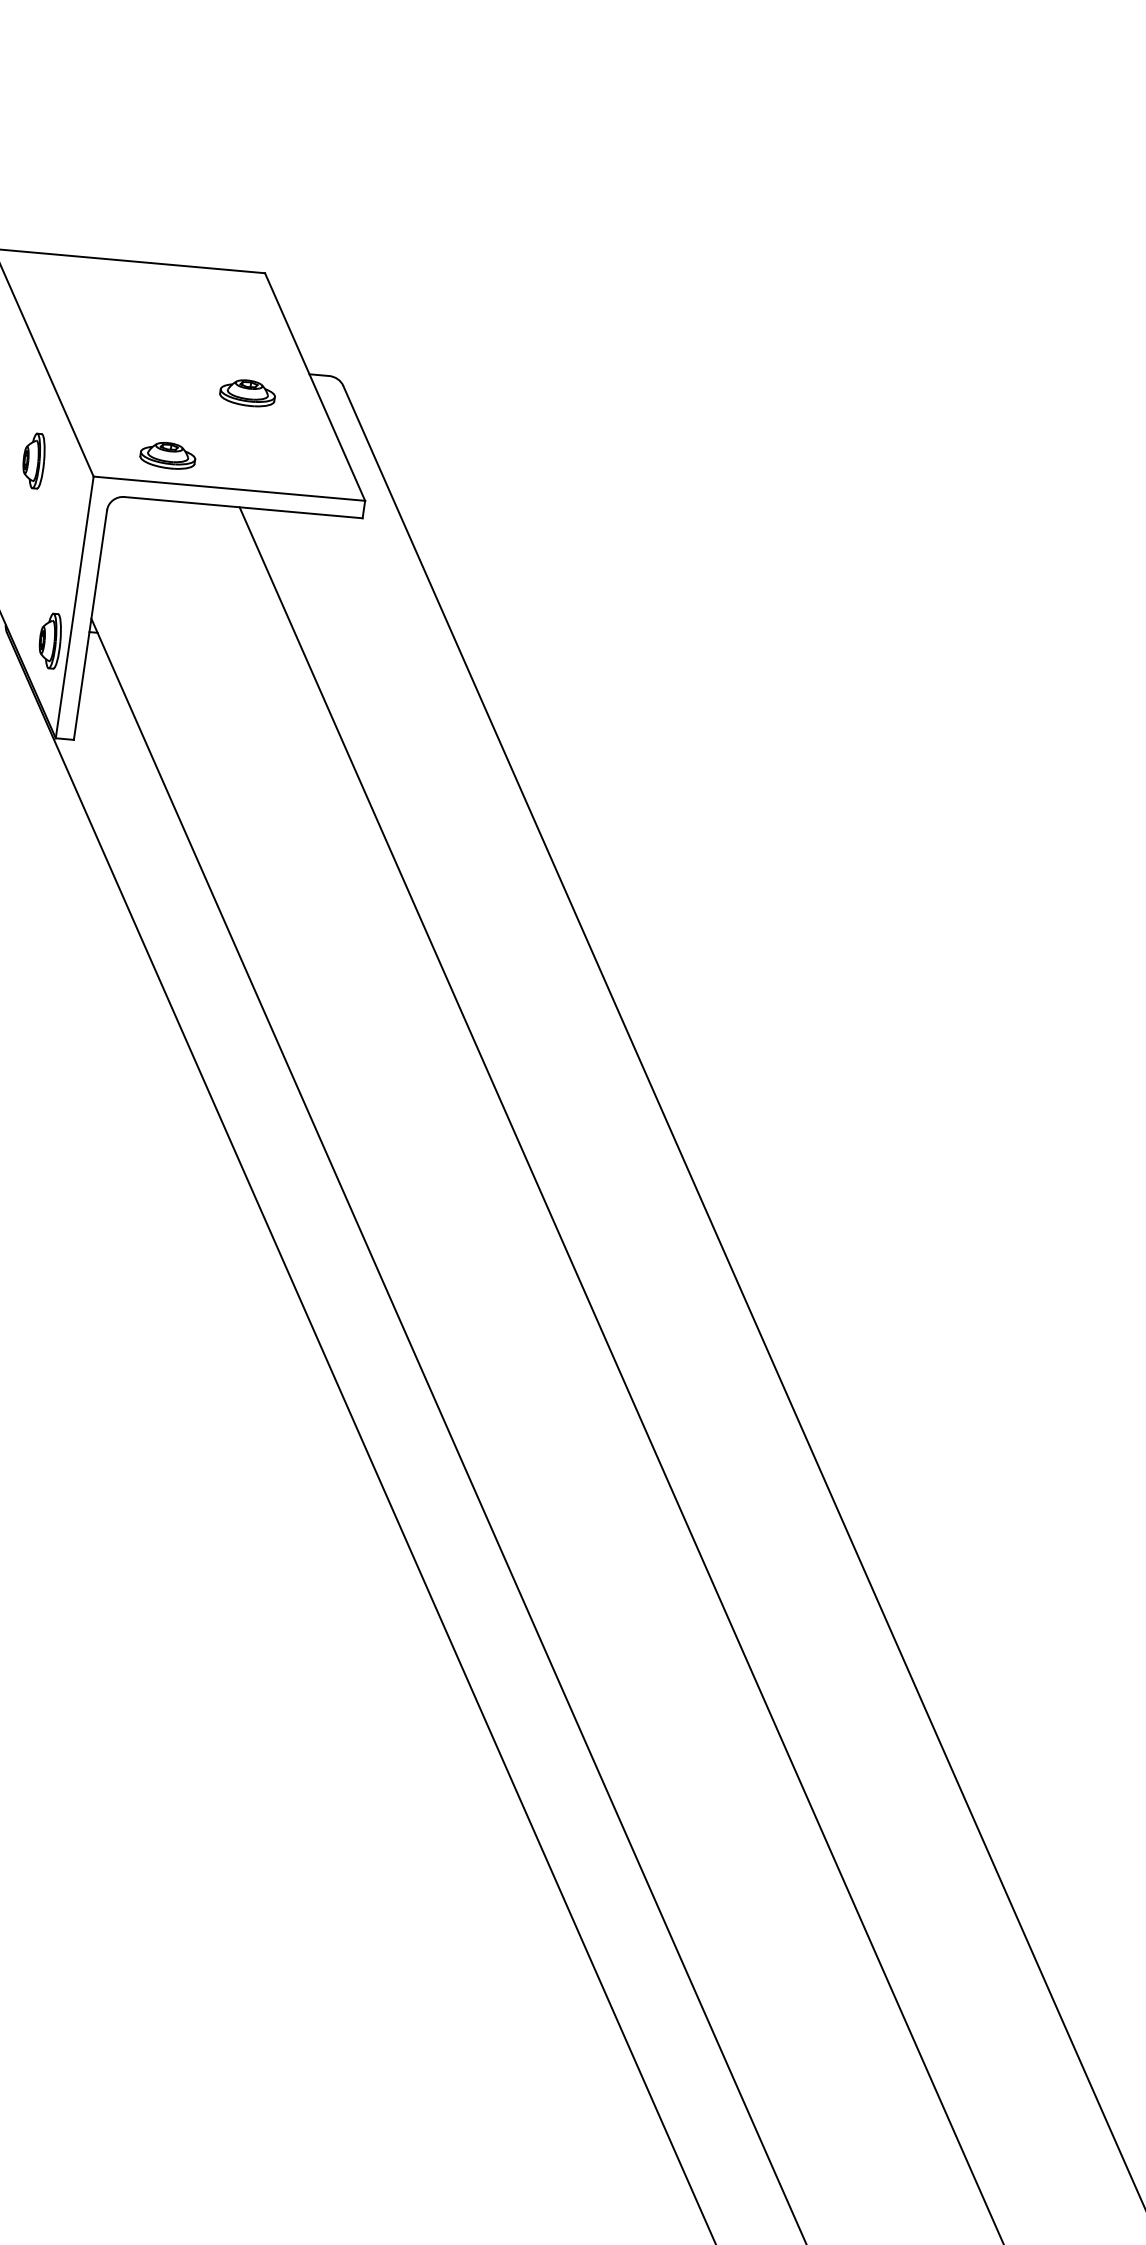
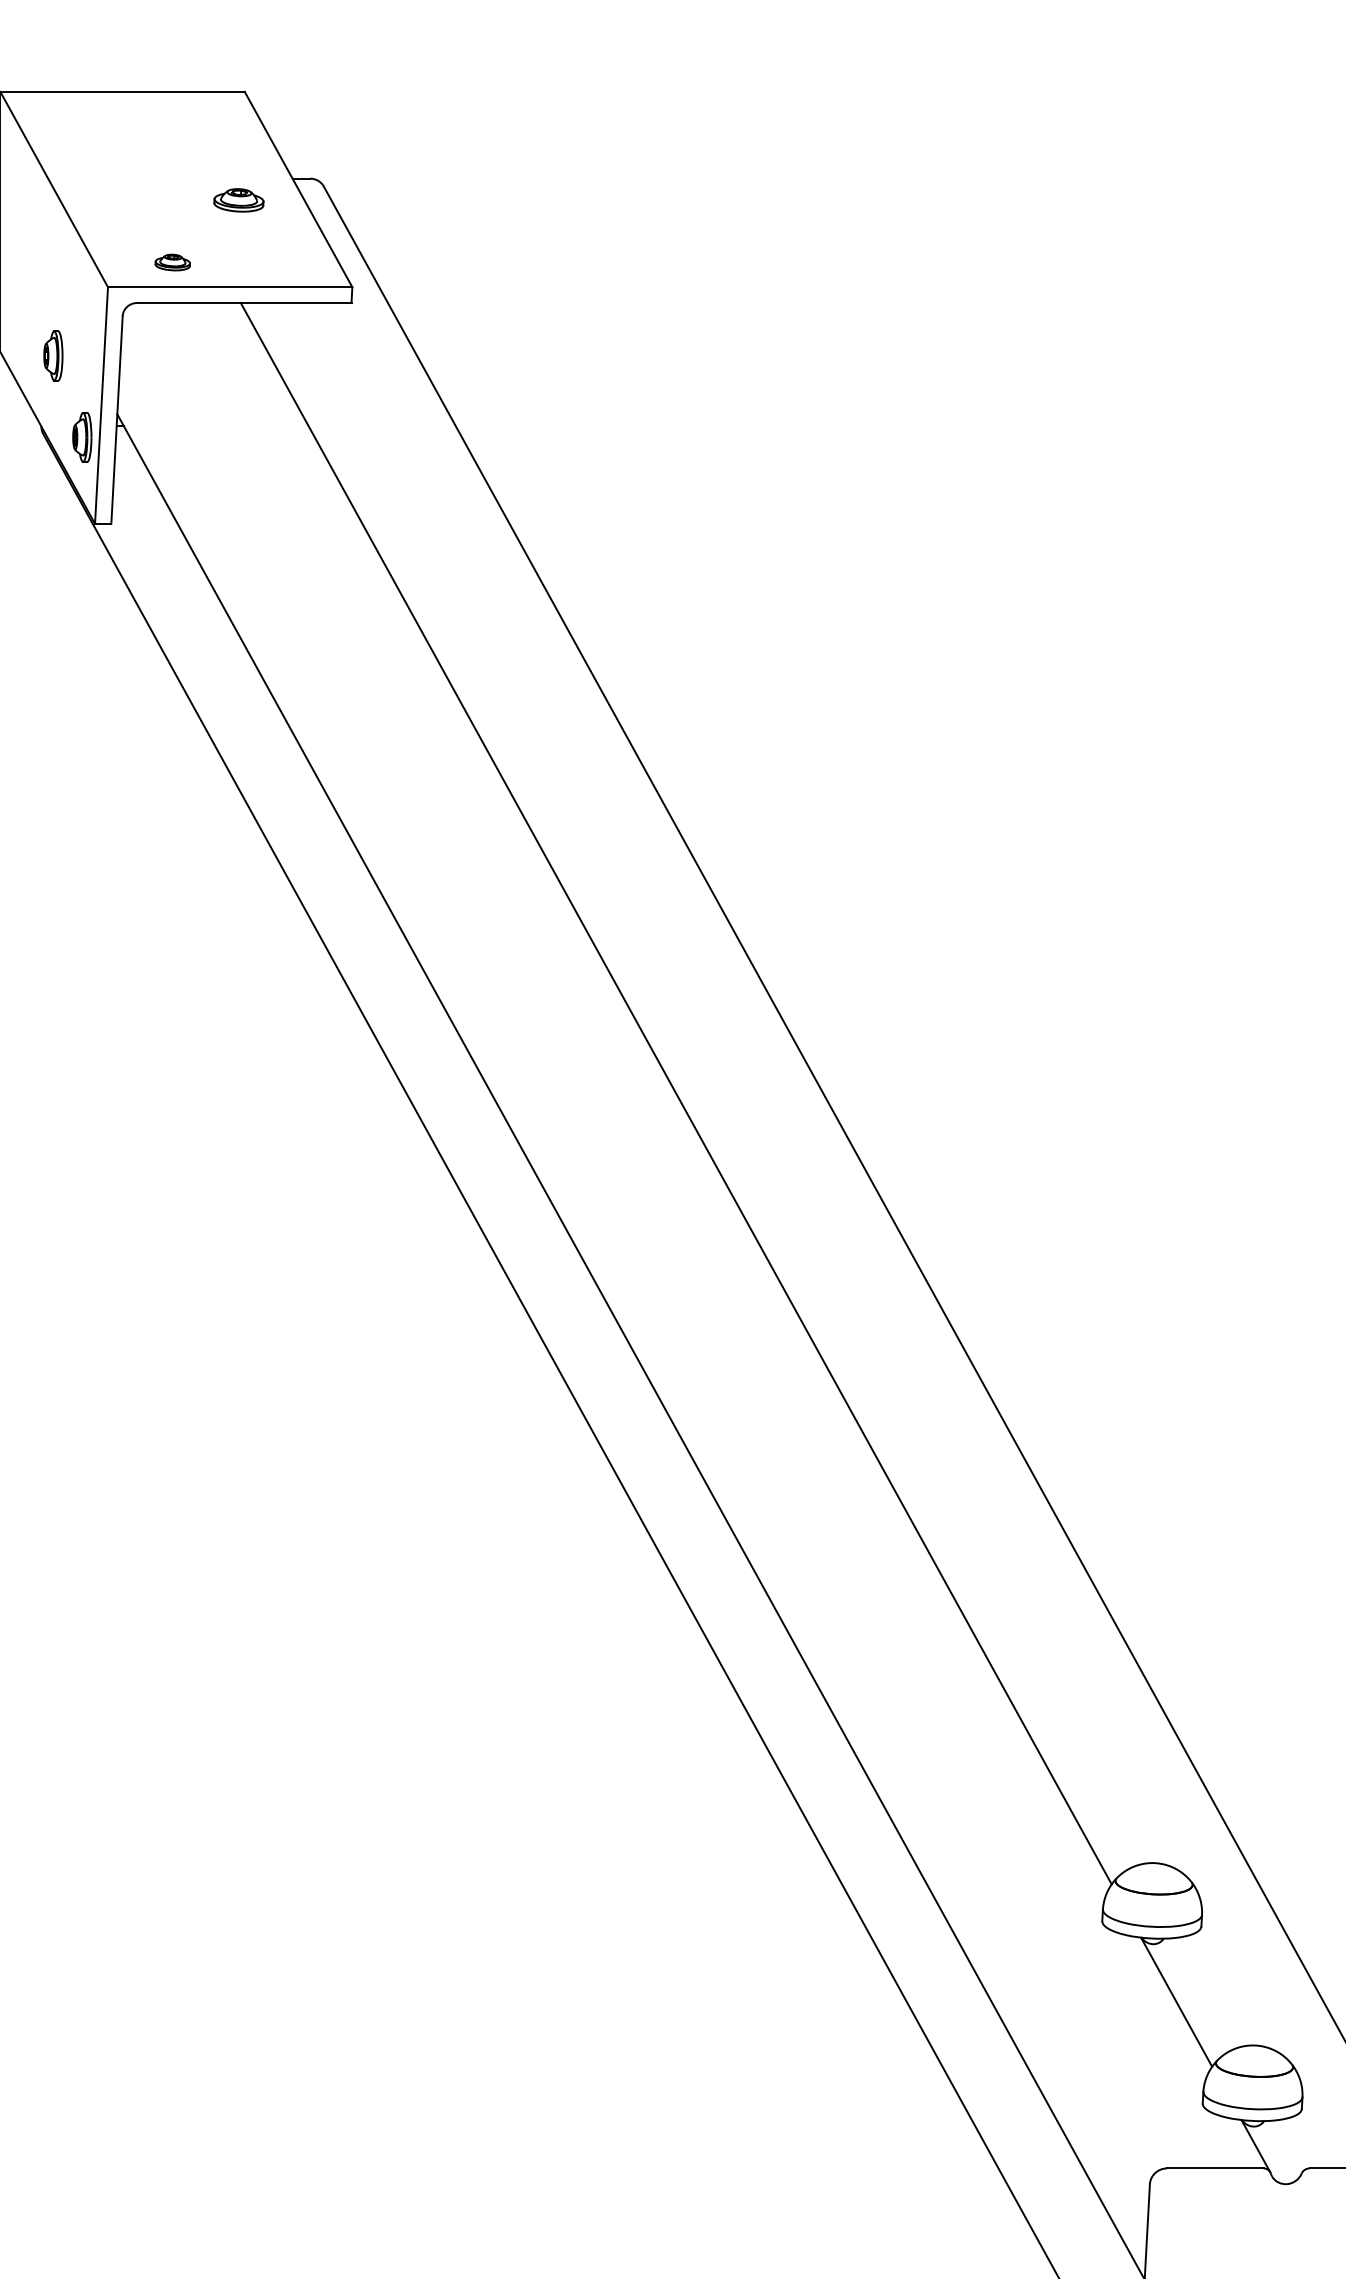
part: (167, 455) -> (172, 262), size x0.7
part: (34, 460) -> (53, 355), moved

